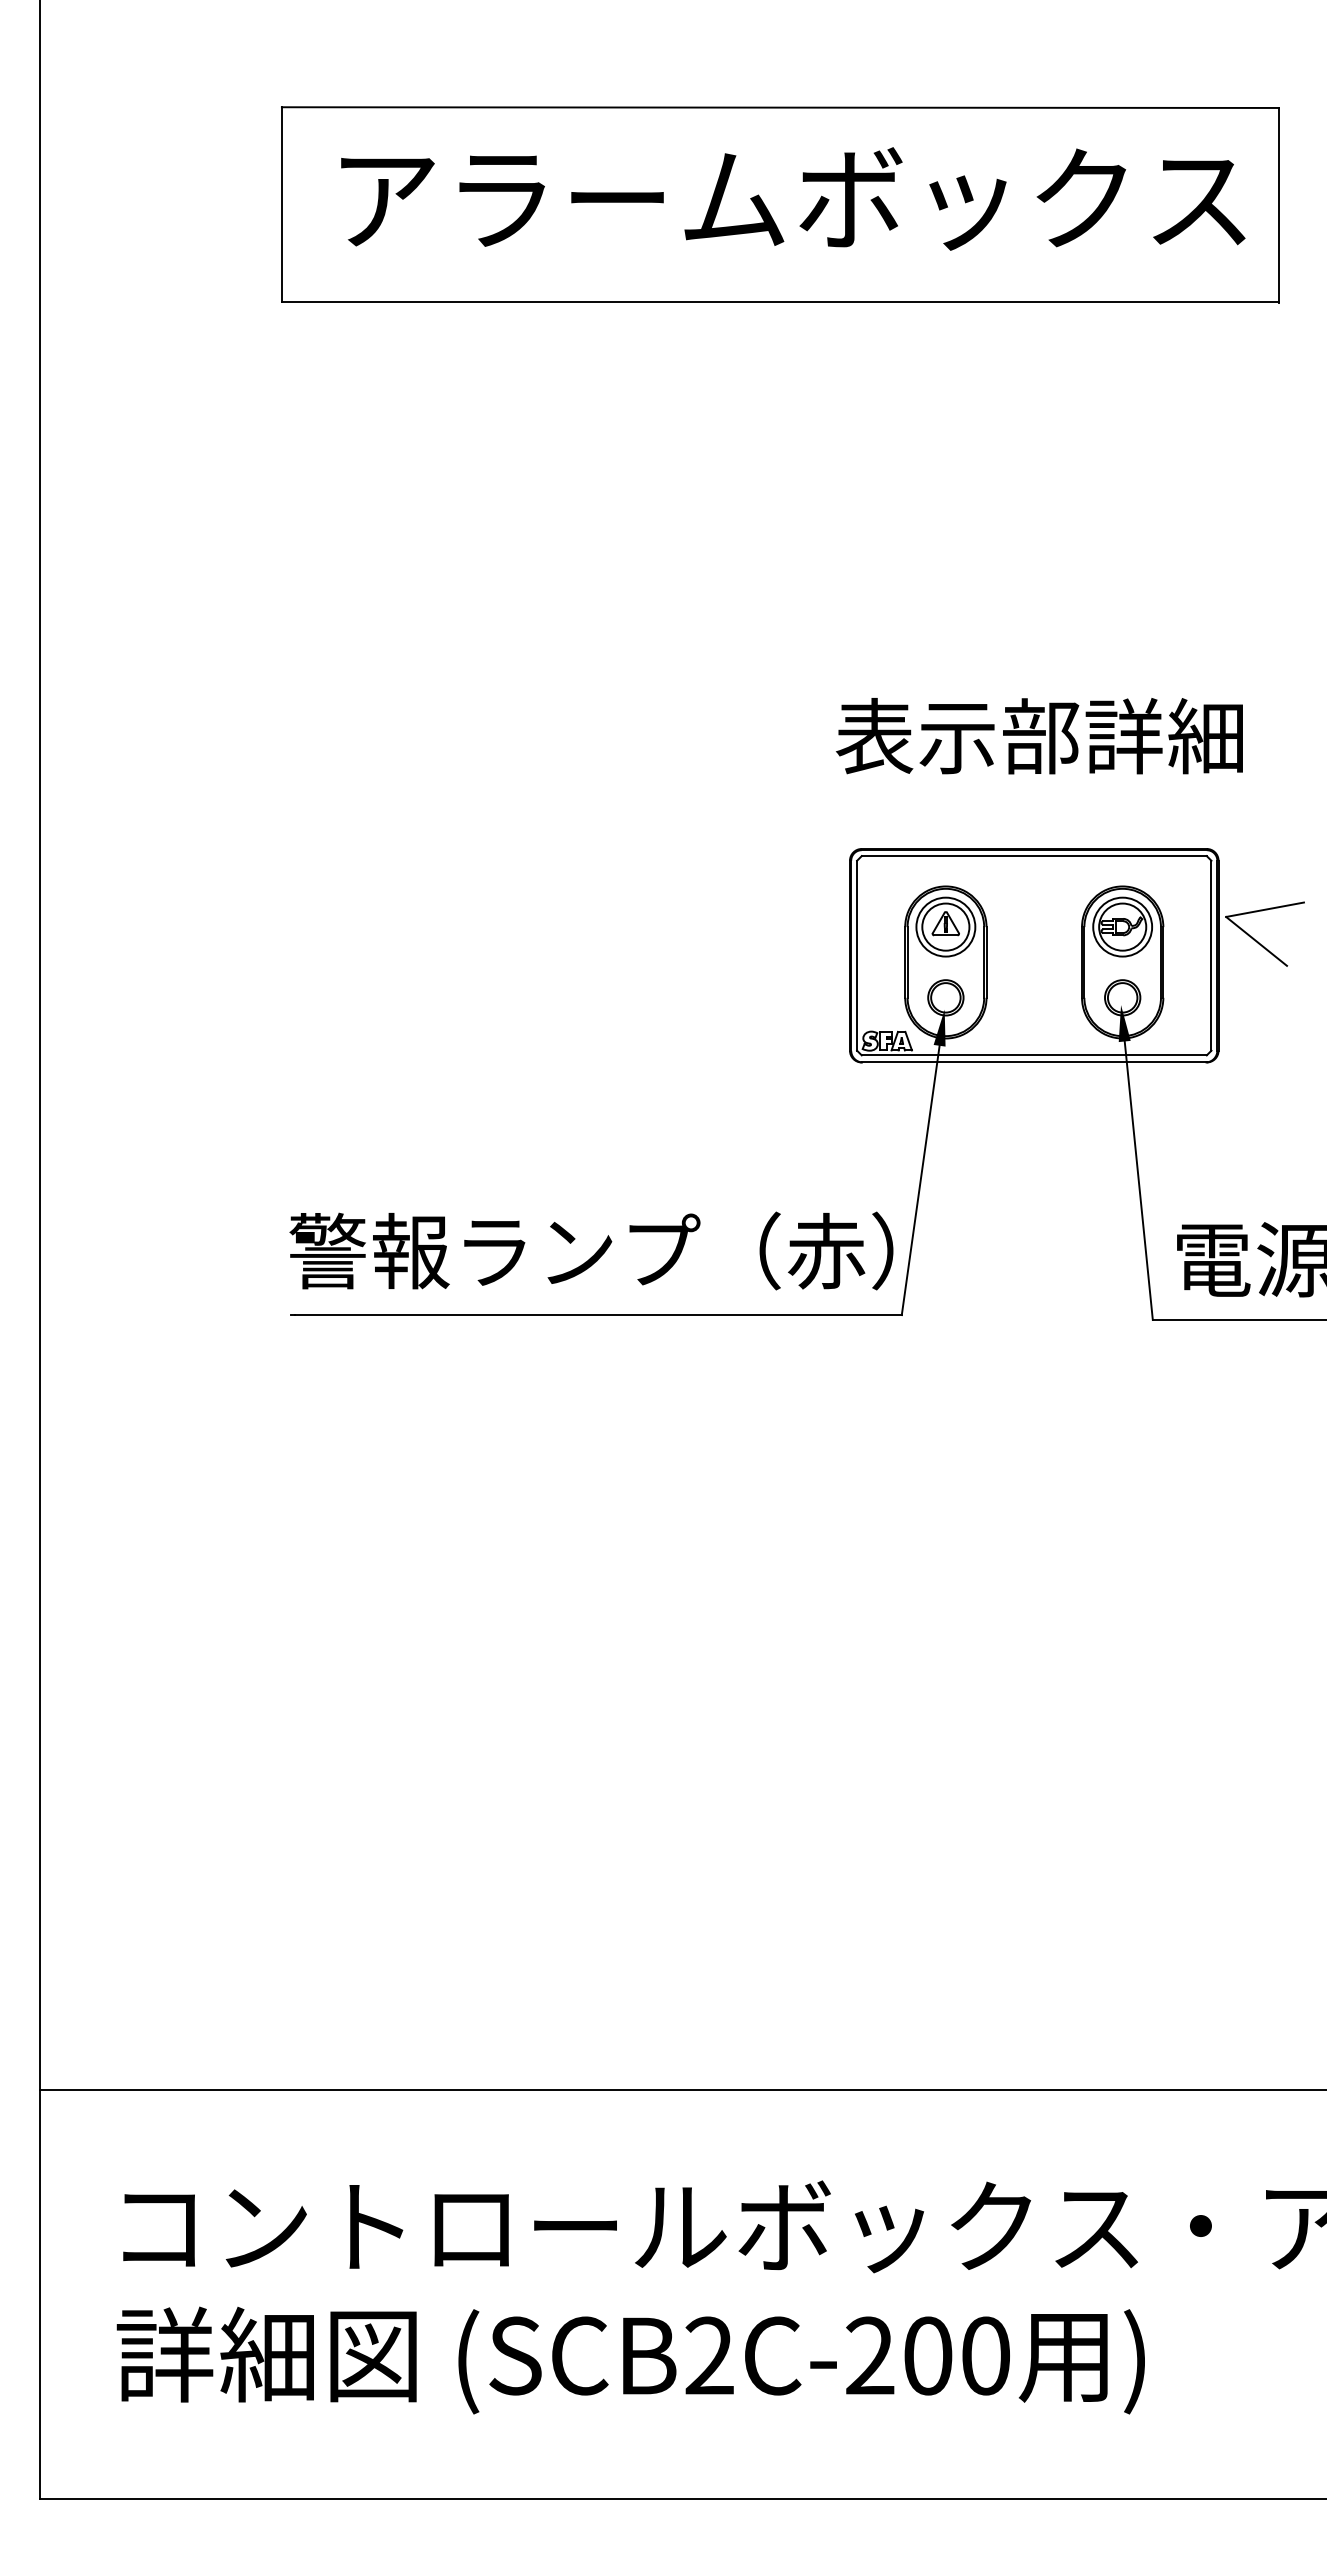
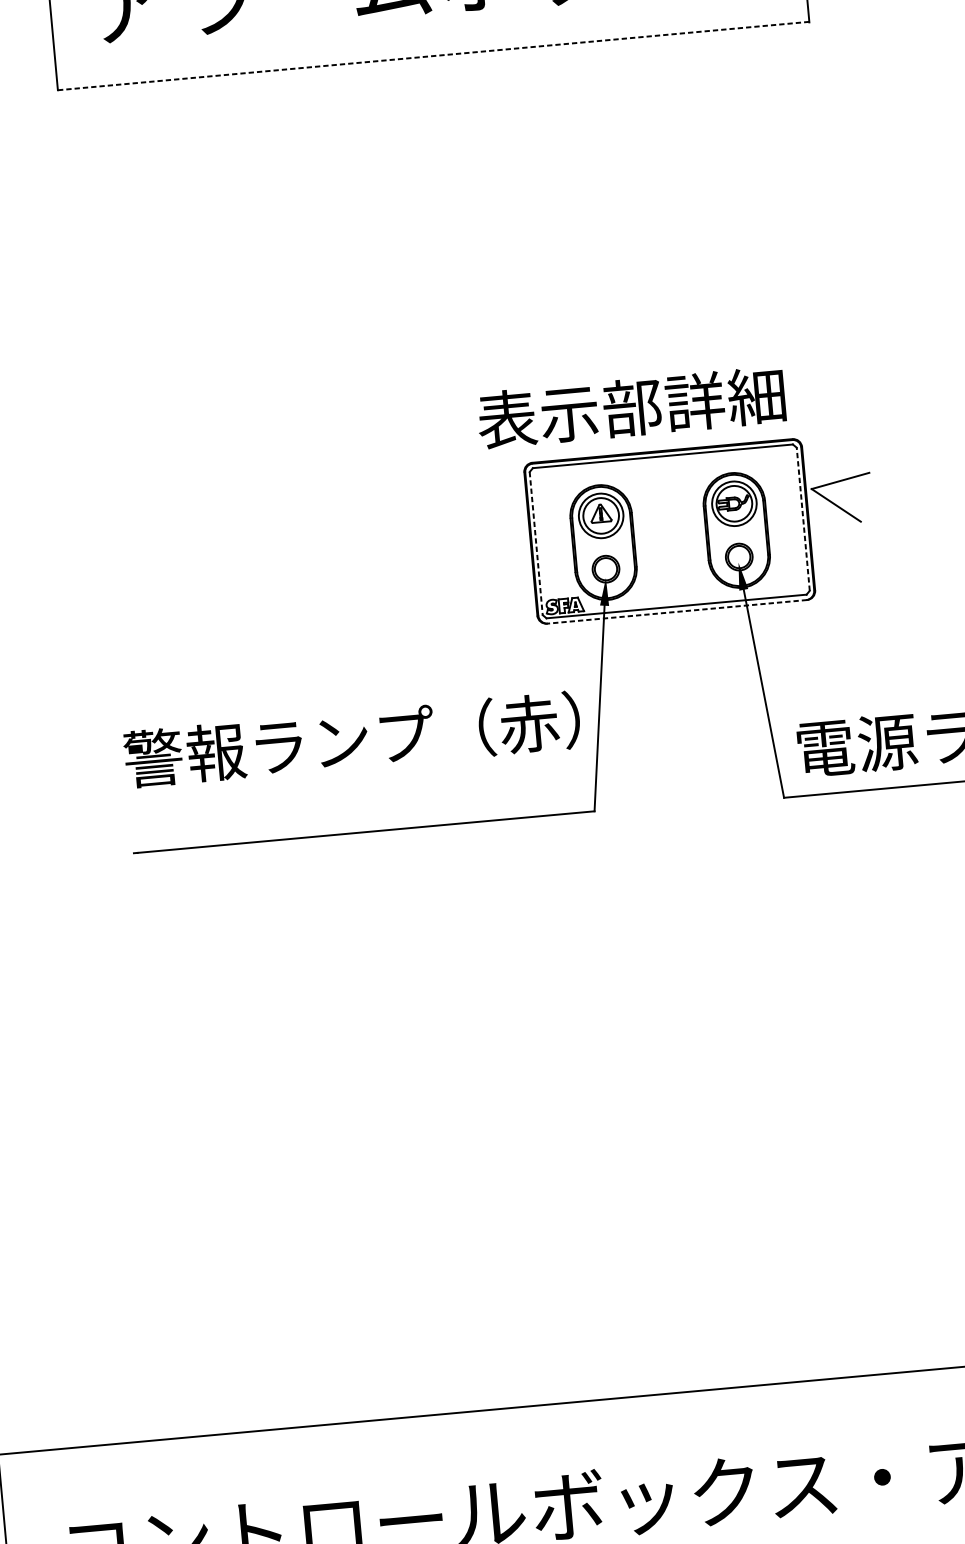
line: (780, 301) -> (433, 55), solid -> dashed
text: (1039, 736) -> (631, 407), moved
line: (857, 955) -> (536, 543), solid -> dashed
line: (1211, 955) -> (803, 519), solid -> dashed
line: (1034, 1062) -> (677, 611), solid -> dashed
text: (591, 1250) -> (352, 739), moved

